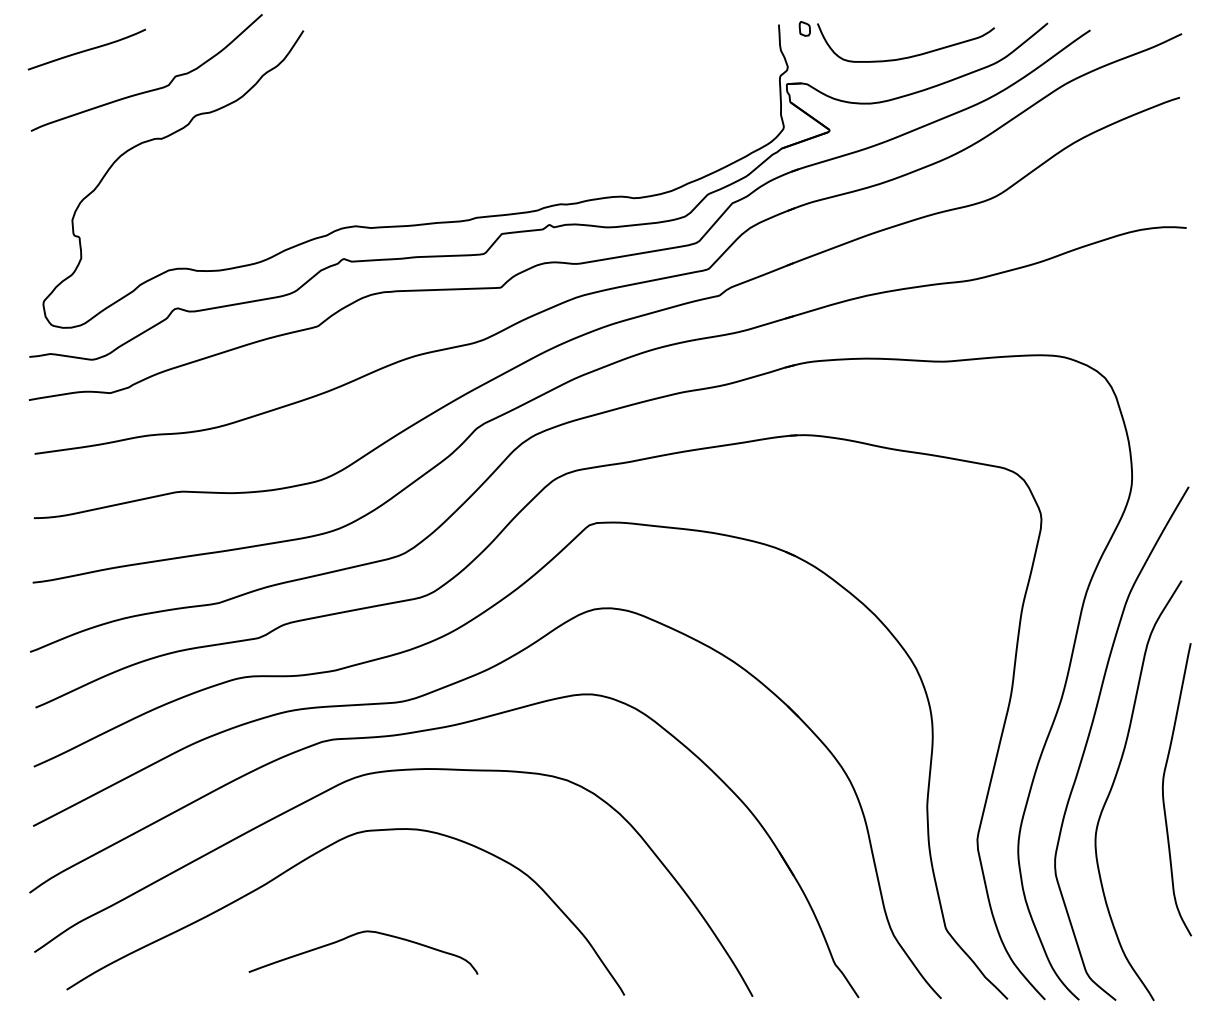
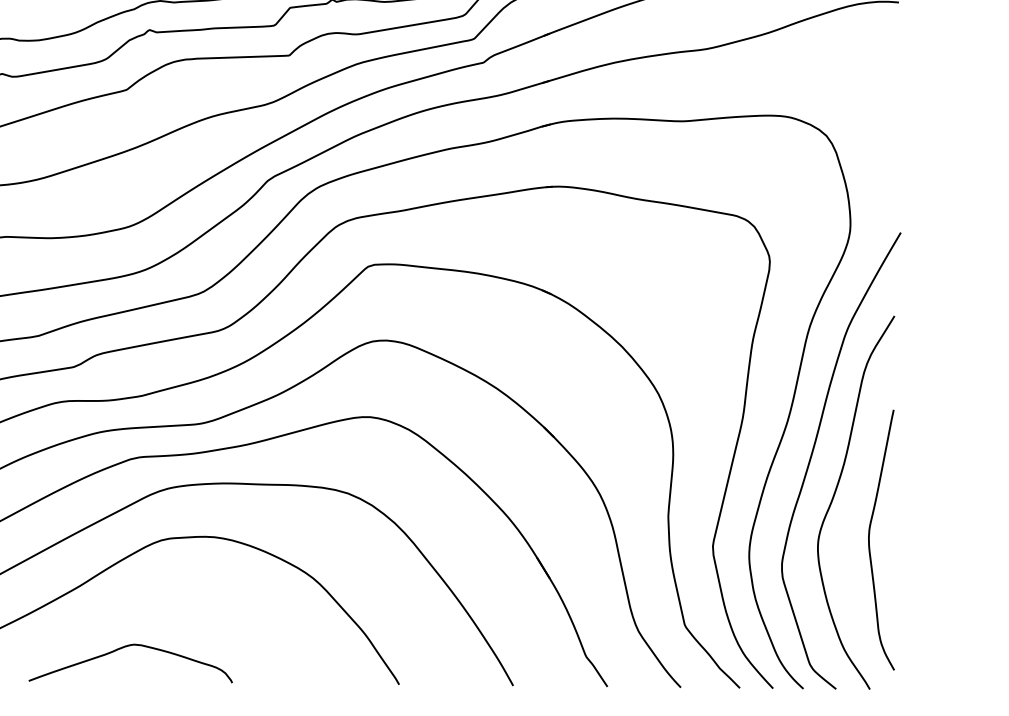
curve: (1163, 789) -> (869, 539), moved
curve: (358, 934) -> (126, 647), moved

